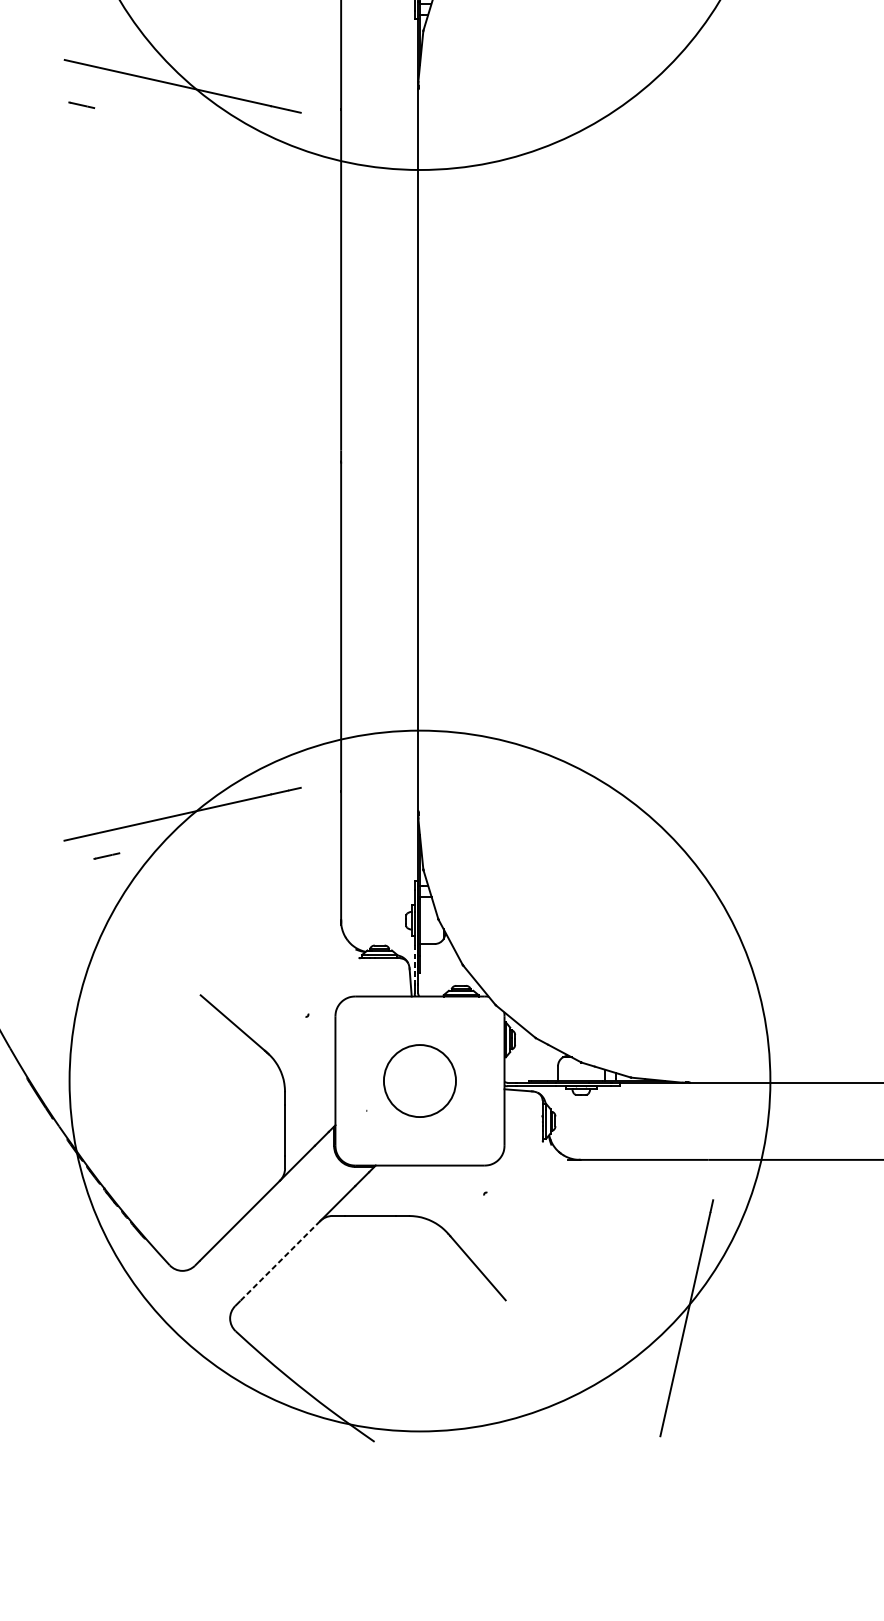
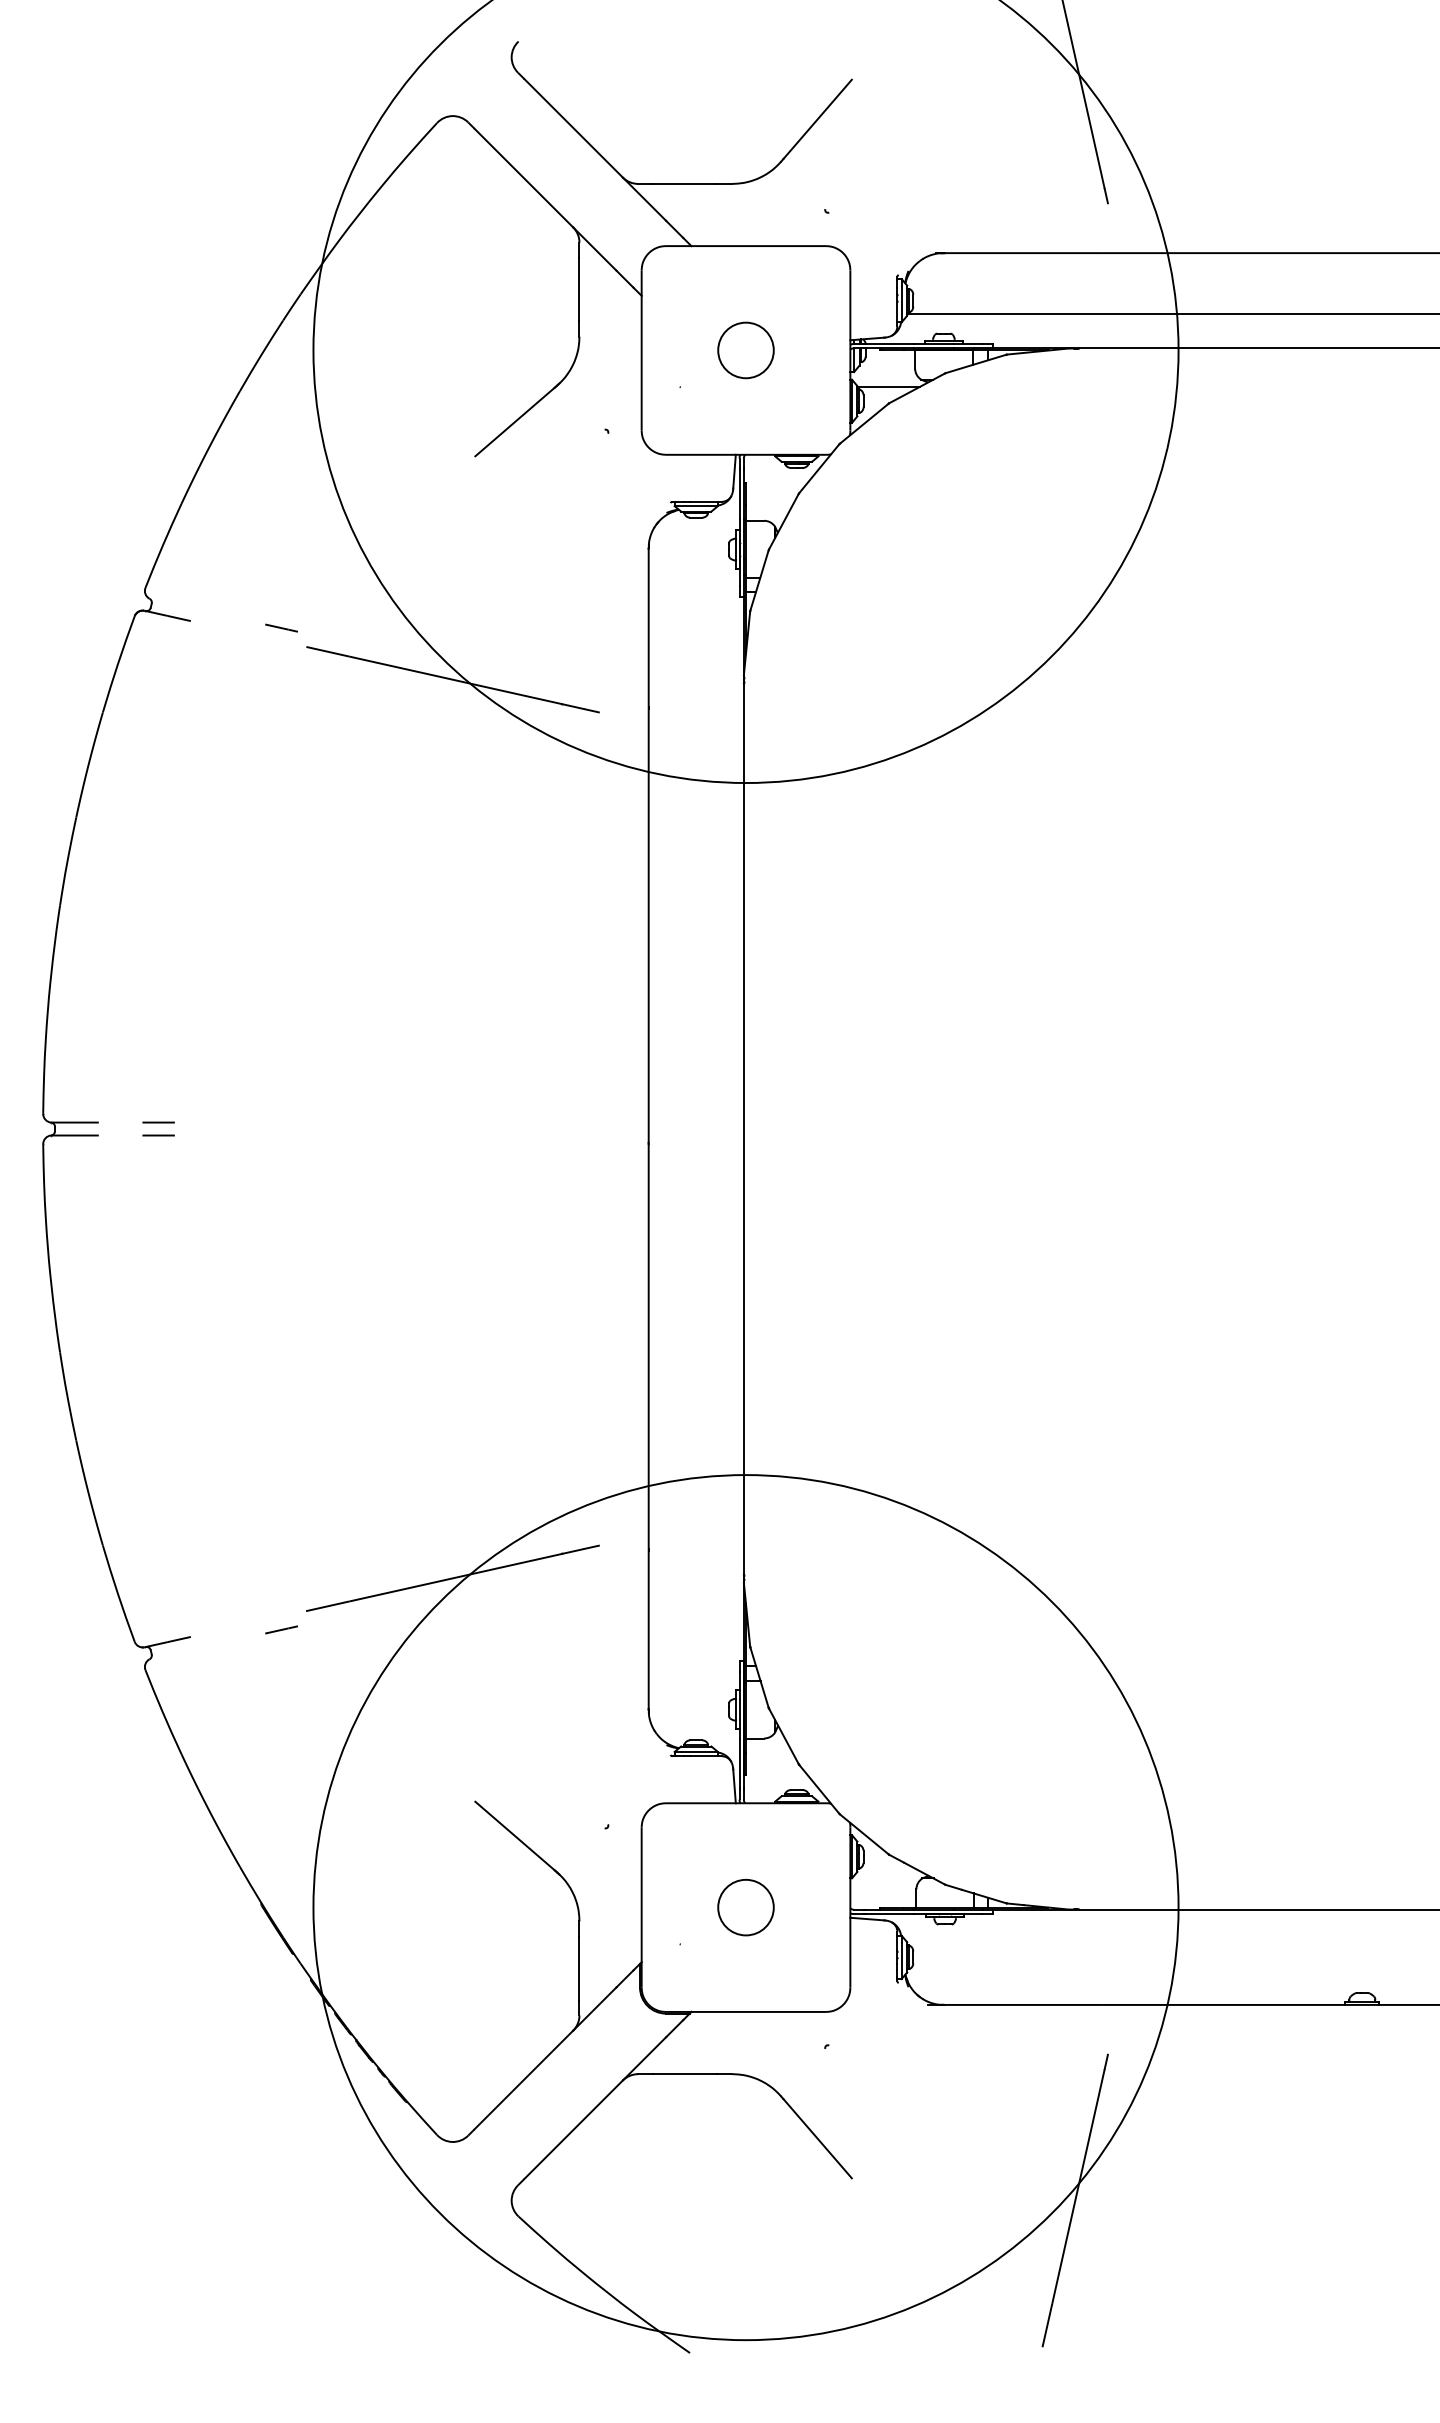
line: (81, 104) -> (281, 627), moved
line: (106, 855) -> (281, 1629), moved
line: (414, 964) -> (739, 1763), dashed -> solid
circle: (419, 1080) -> (745, 1907), size x0.62
line: (280, 1260) -> (573, 2129), dashed -> solid

